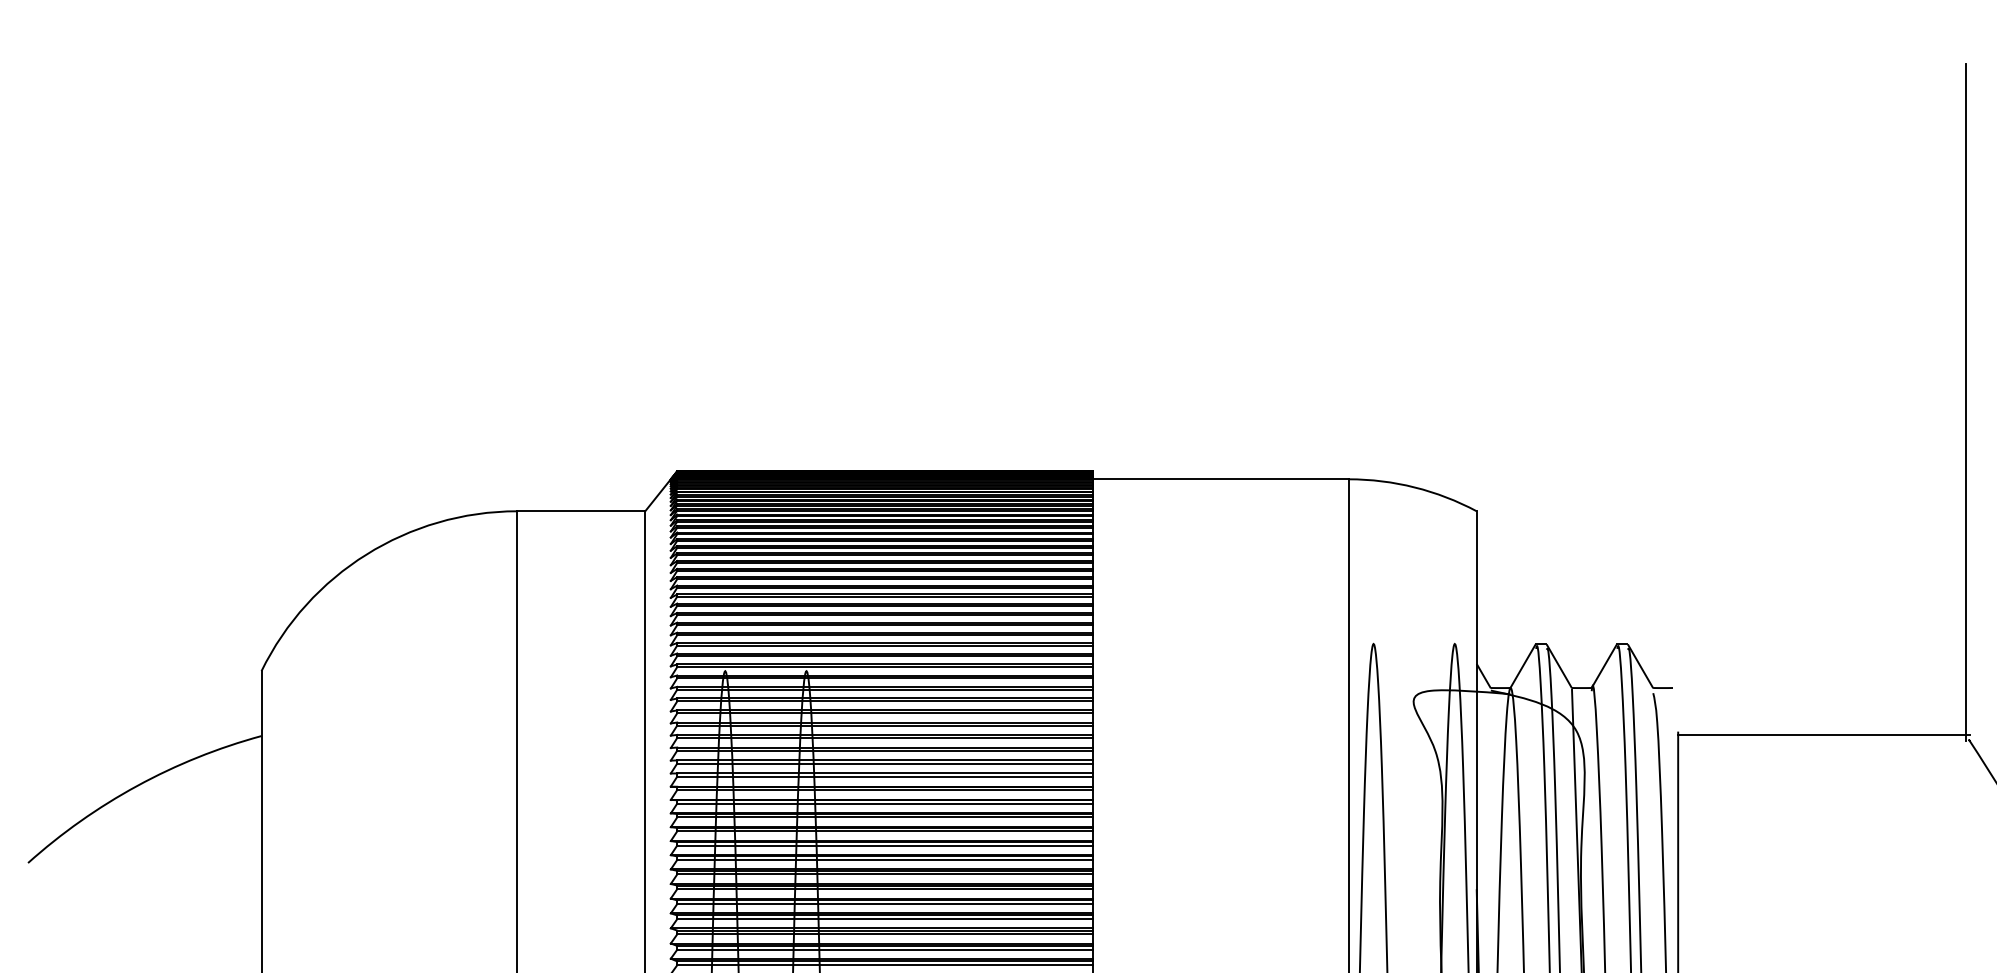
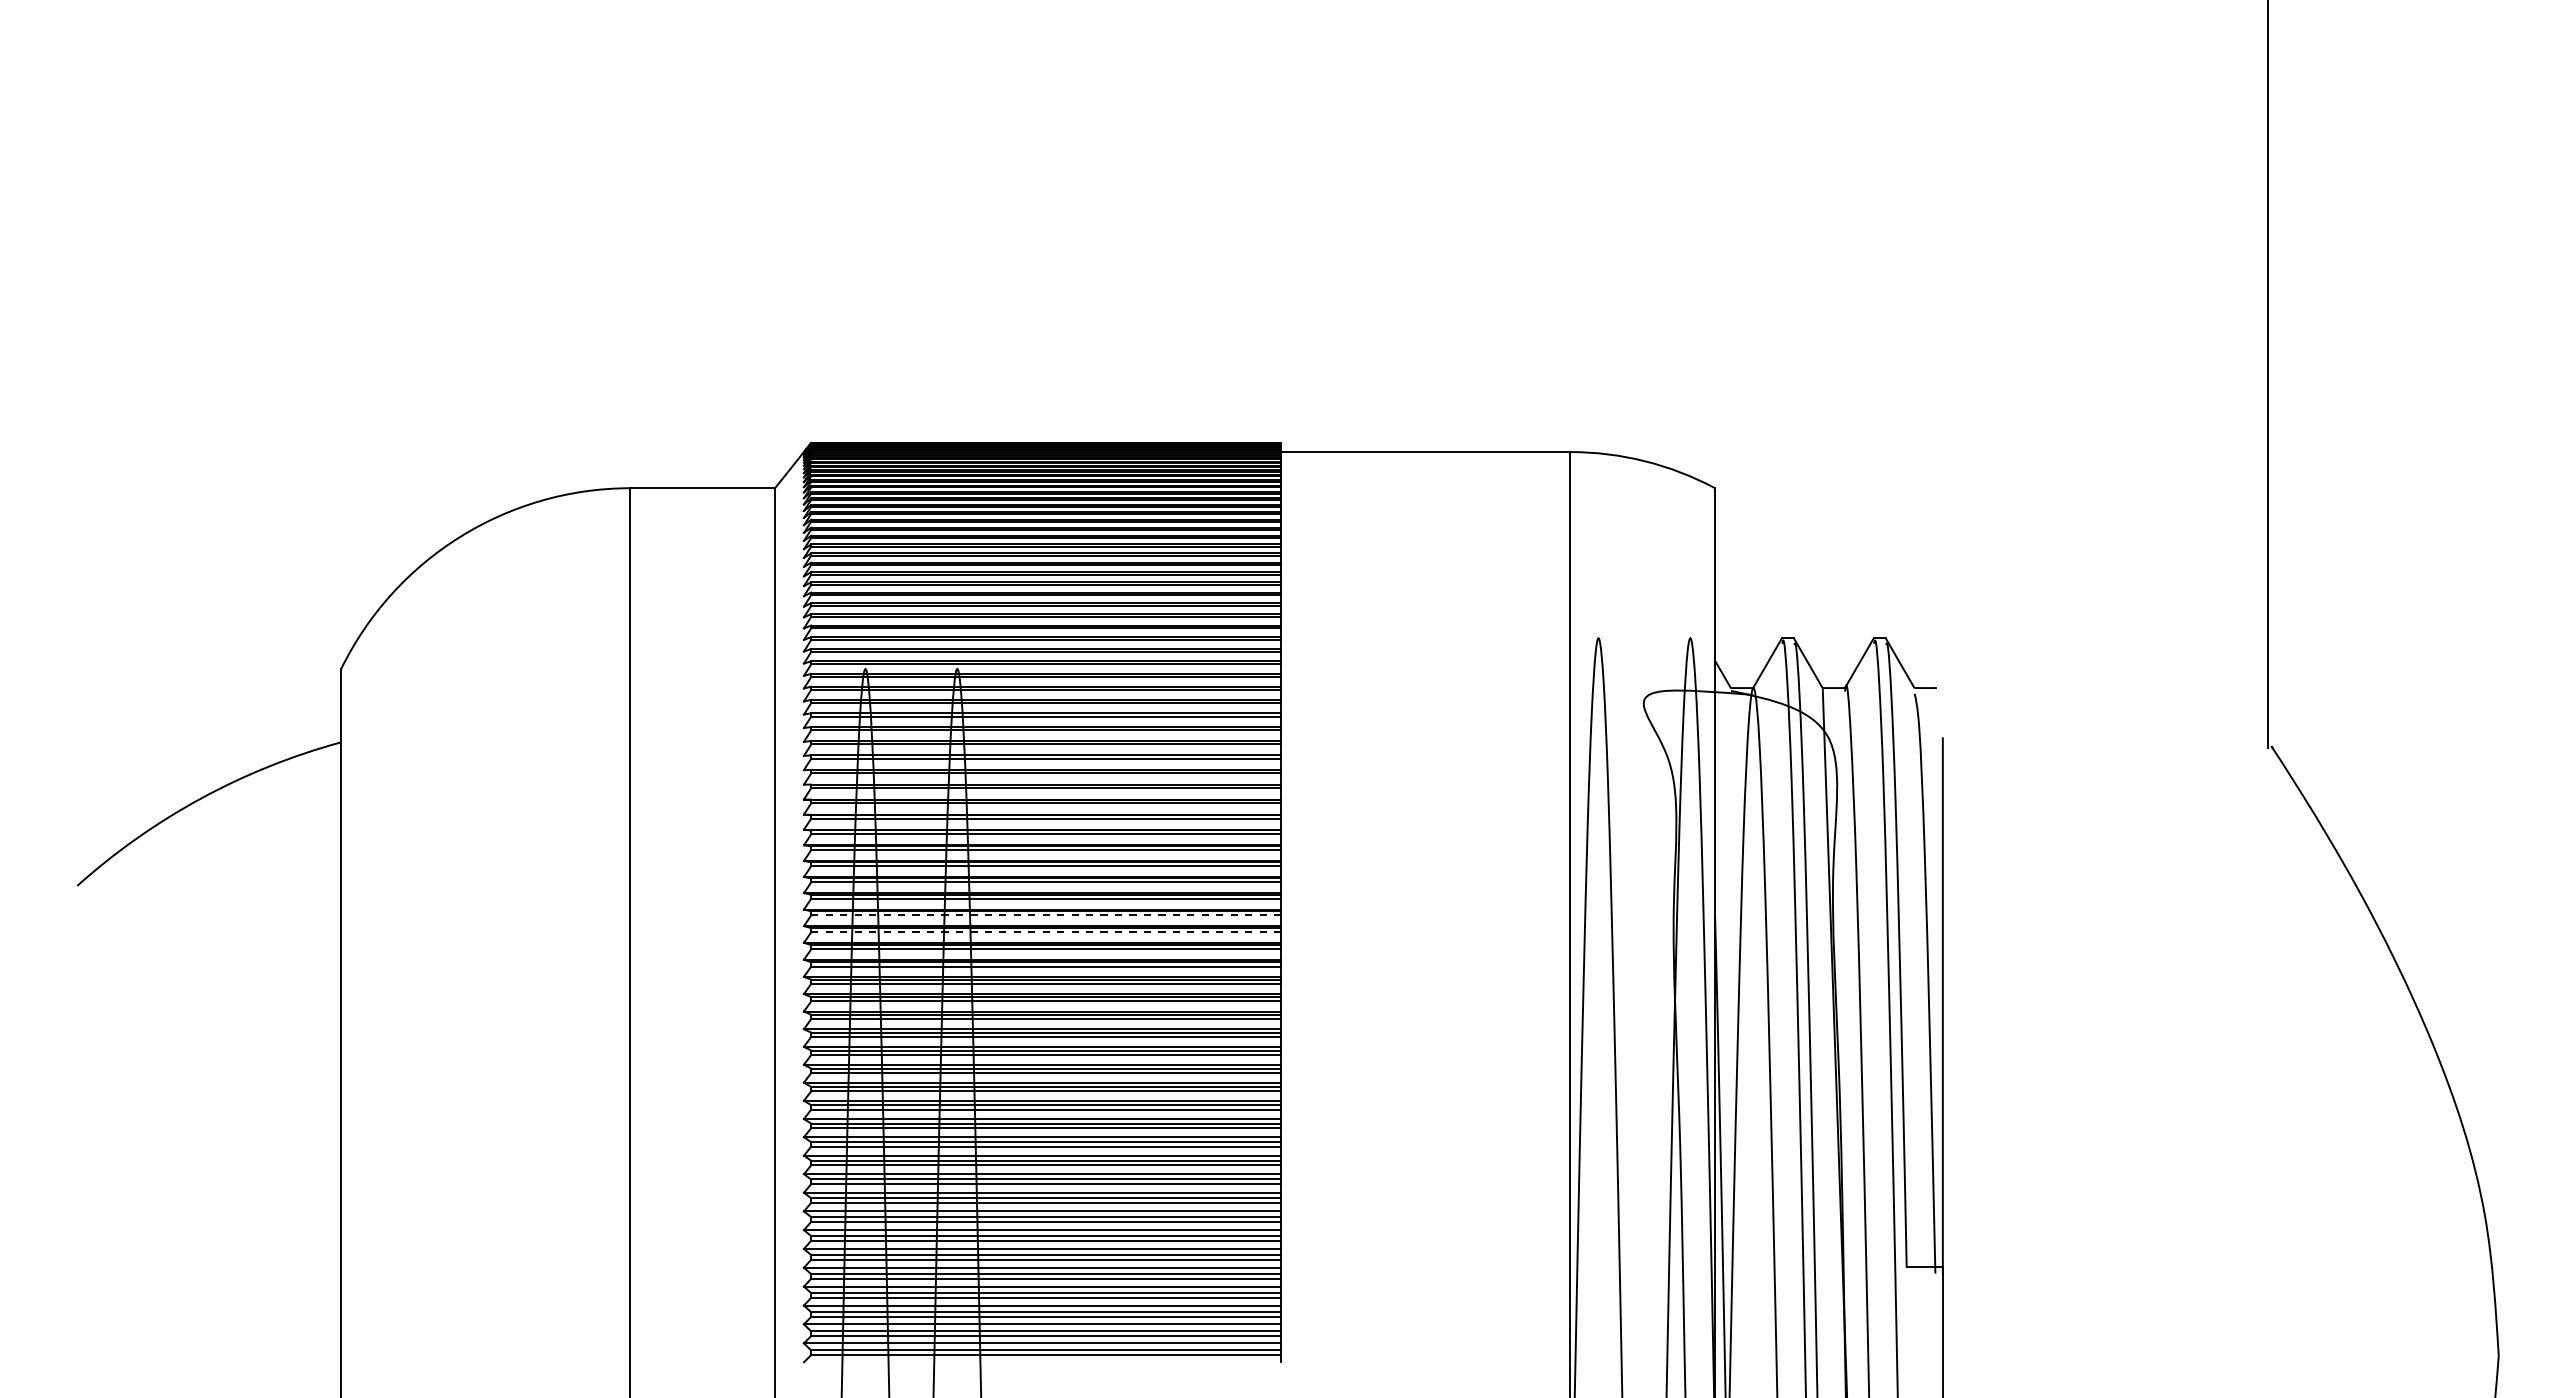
line: (1823, 735) -> (2107, 741), removed
line: (885, 889) -> (1046, 915), solid -> dashed
line: (885, 904) -> (1046, 932), solid -> dashed

